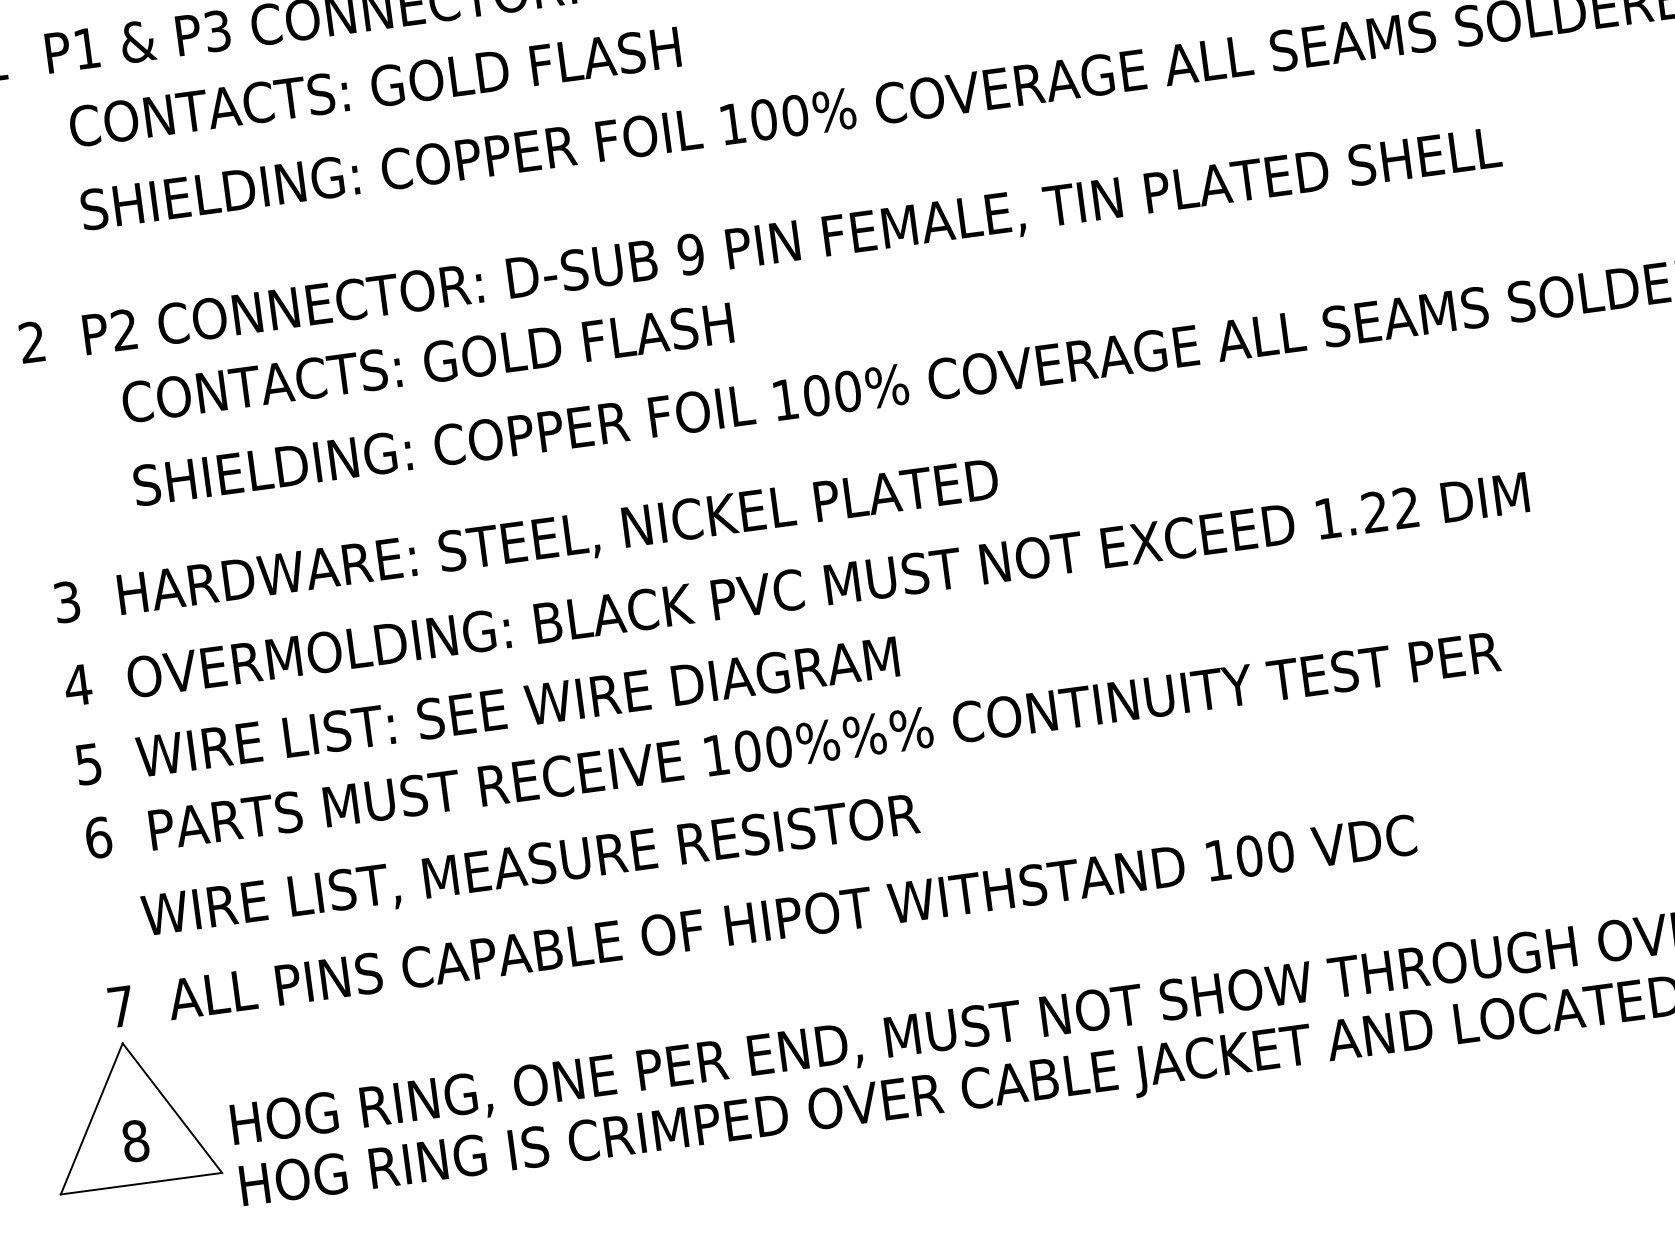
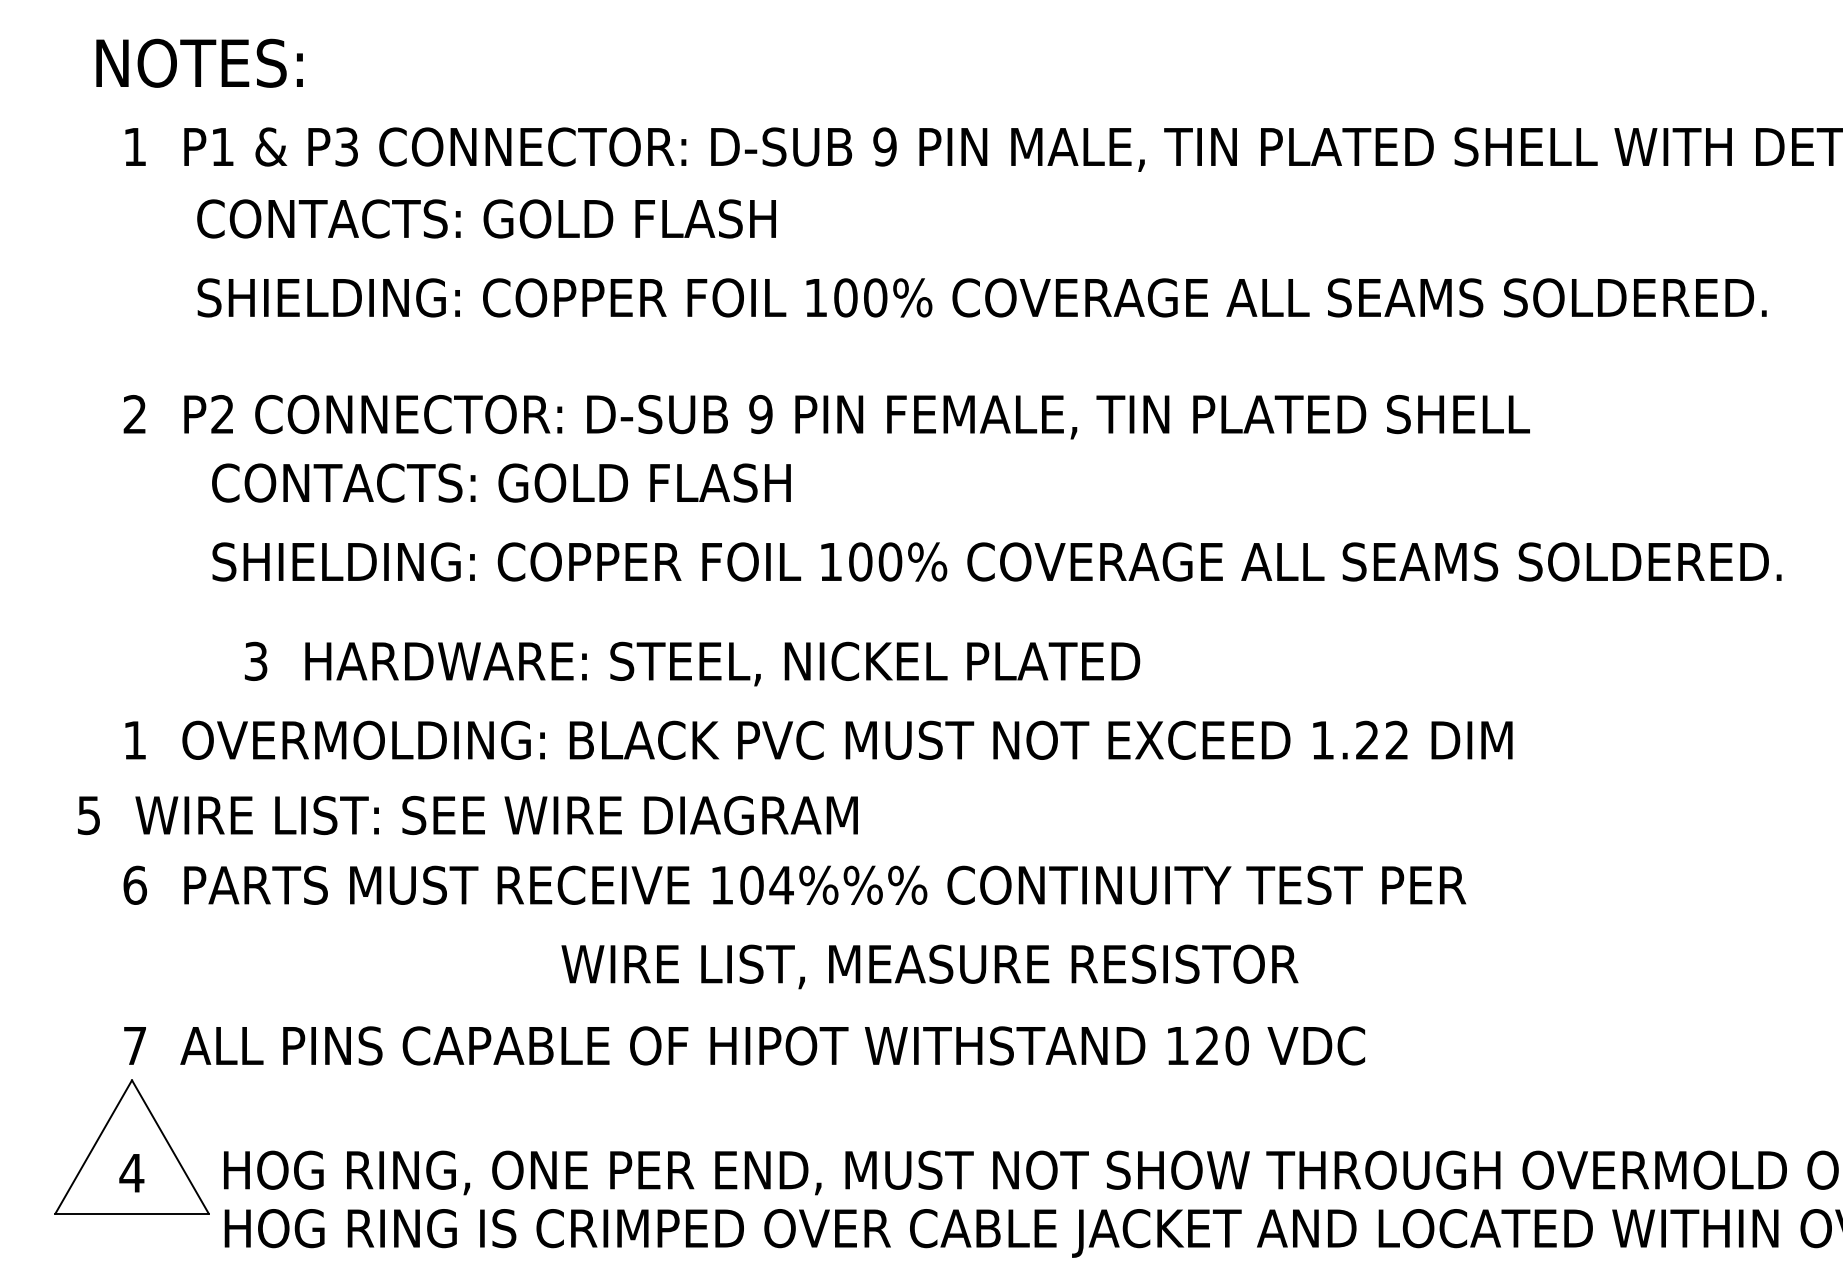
text: (526, 543) -> (692, 663), moved
text: (77, 685) -> (134, 740), 4 -> 1
text: (486, 711) -> (467, 815), moved
text: (778, 746) -> (781, 884), 100%%% -> 104%%%
text: (1249, 855) -> (1207, 1045), 100 -> 120
text: (530, 867) -> (929, 966), moved
text: (135, 1141) -> (131, 1173), 8 -> 4

